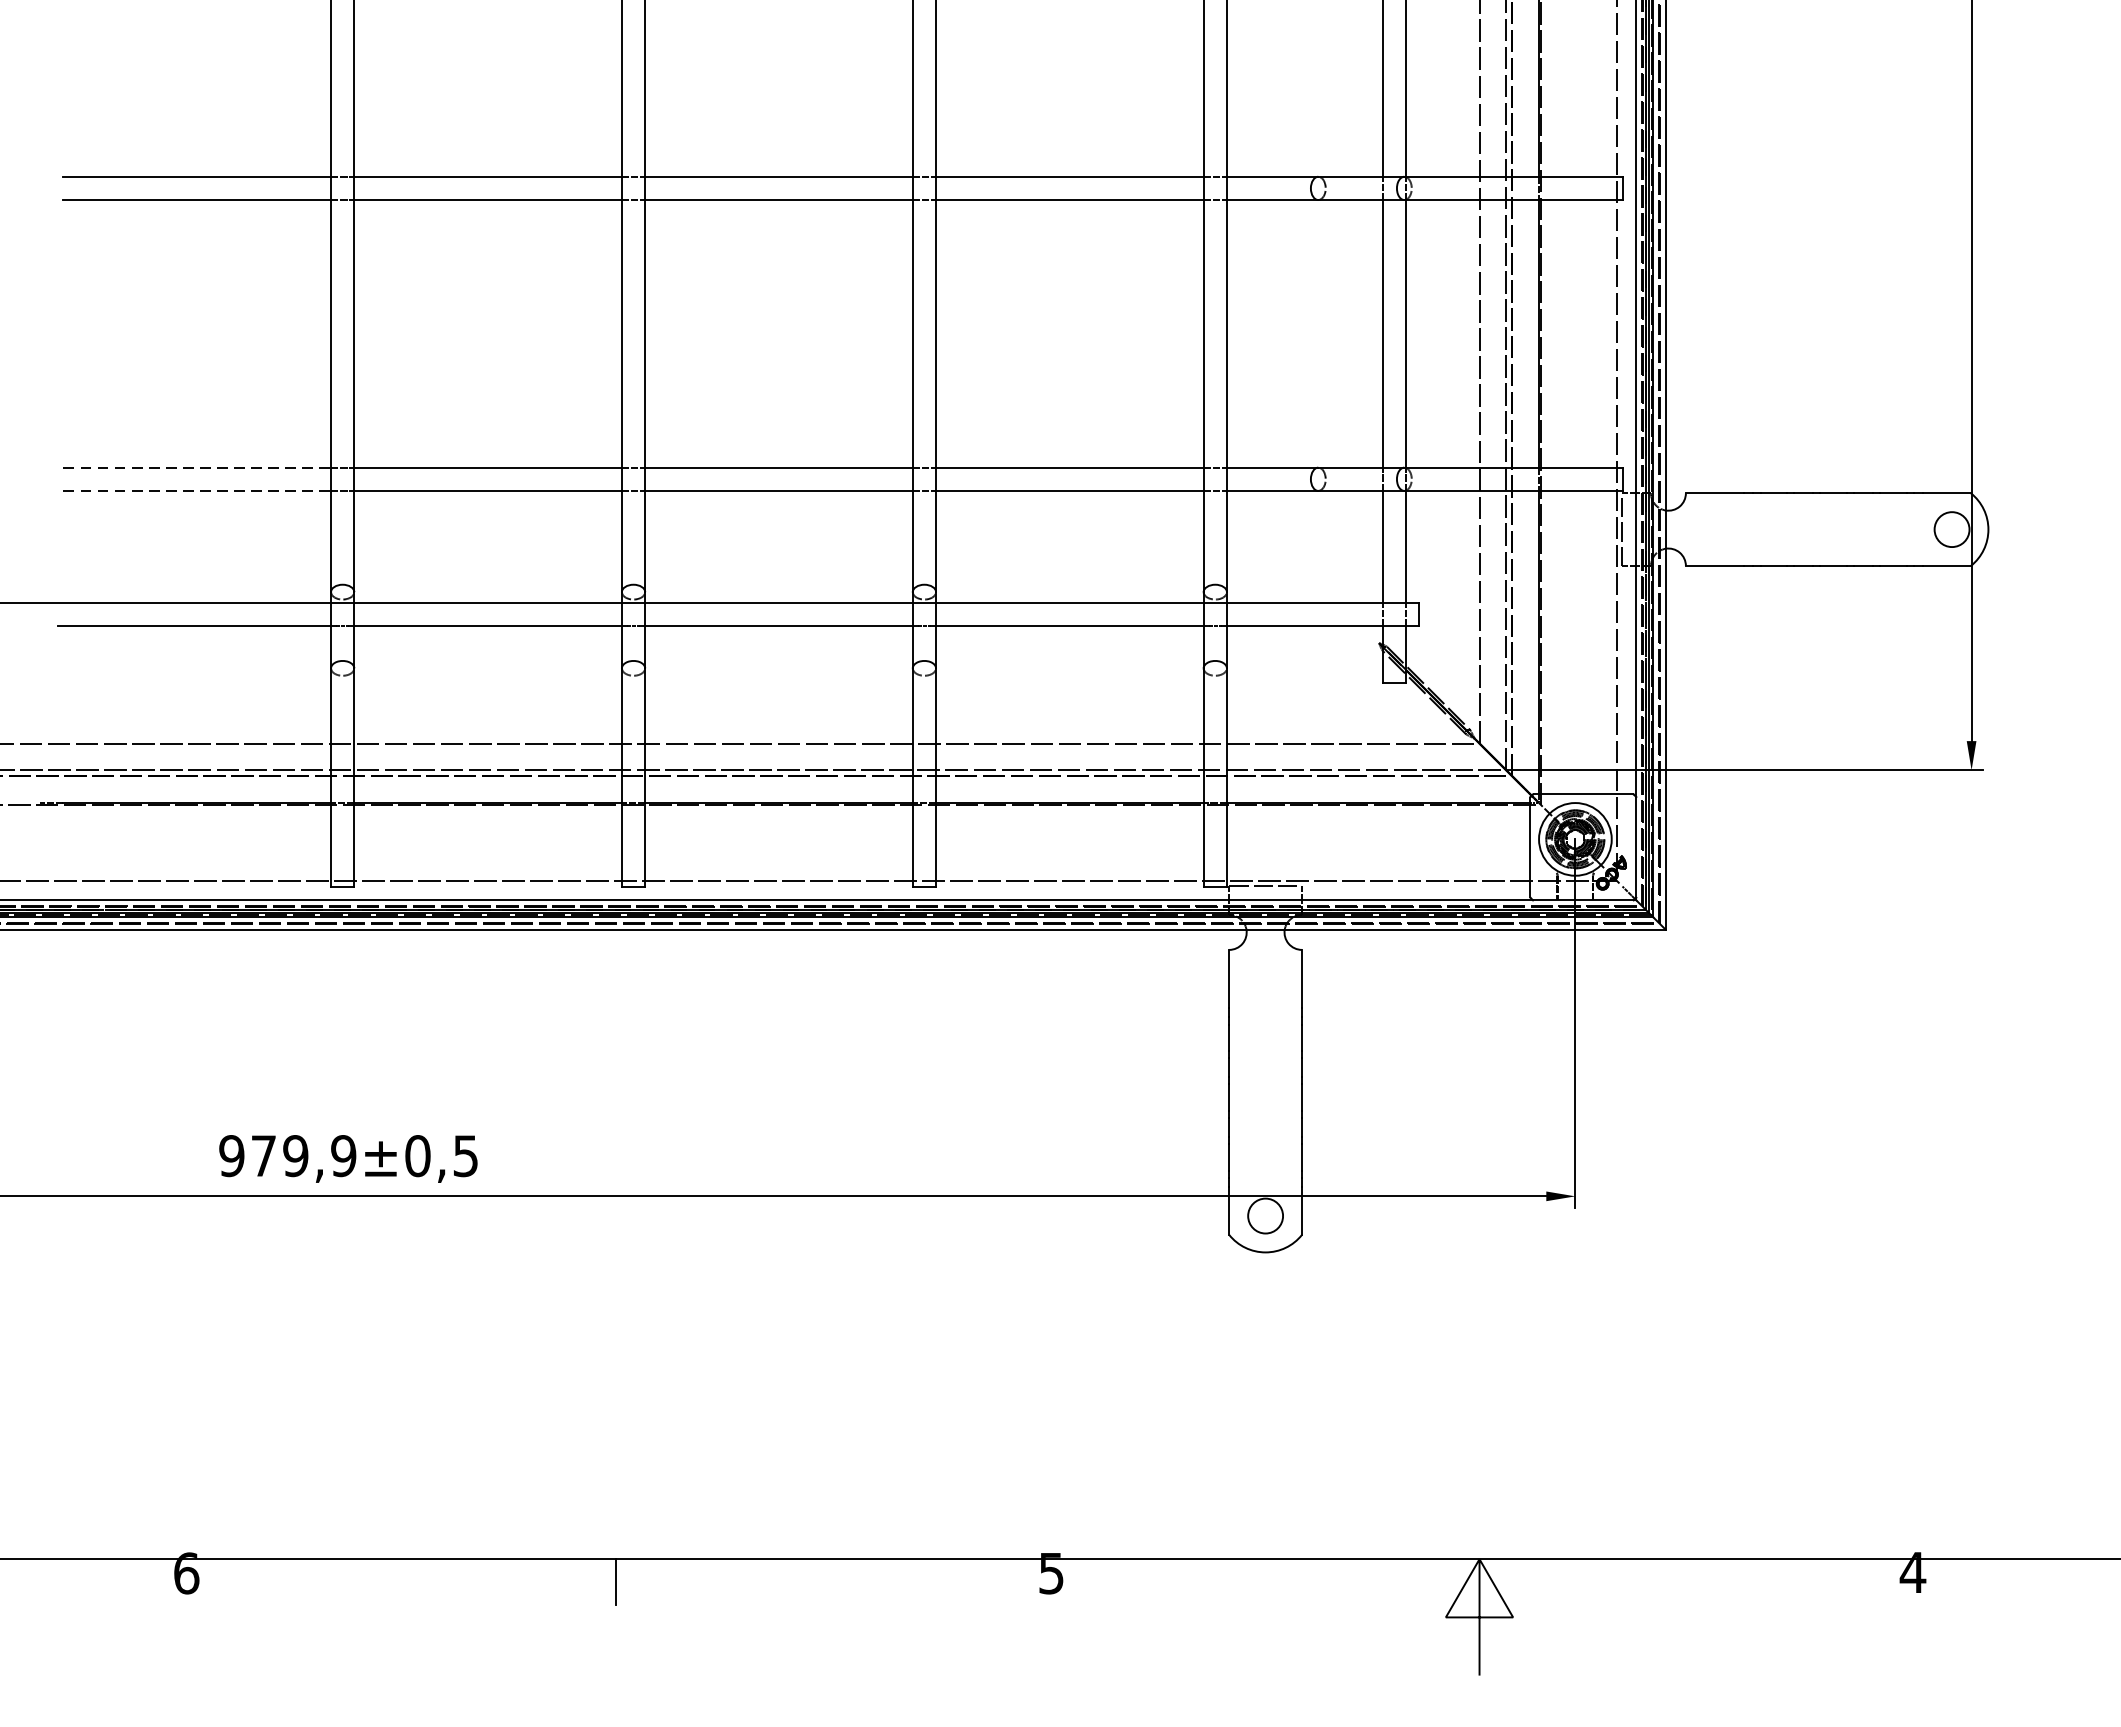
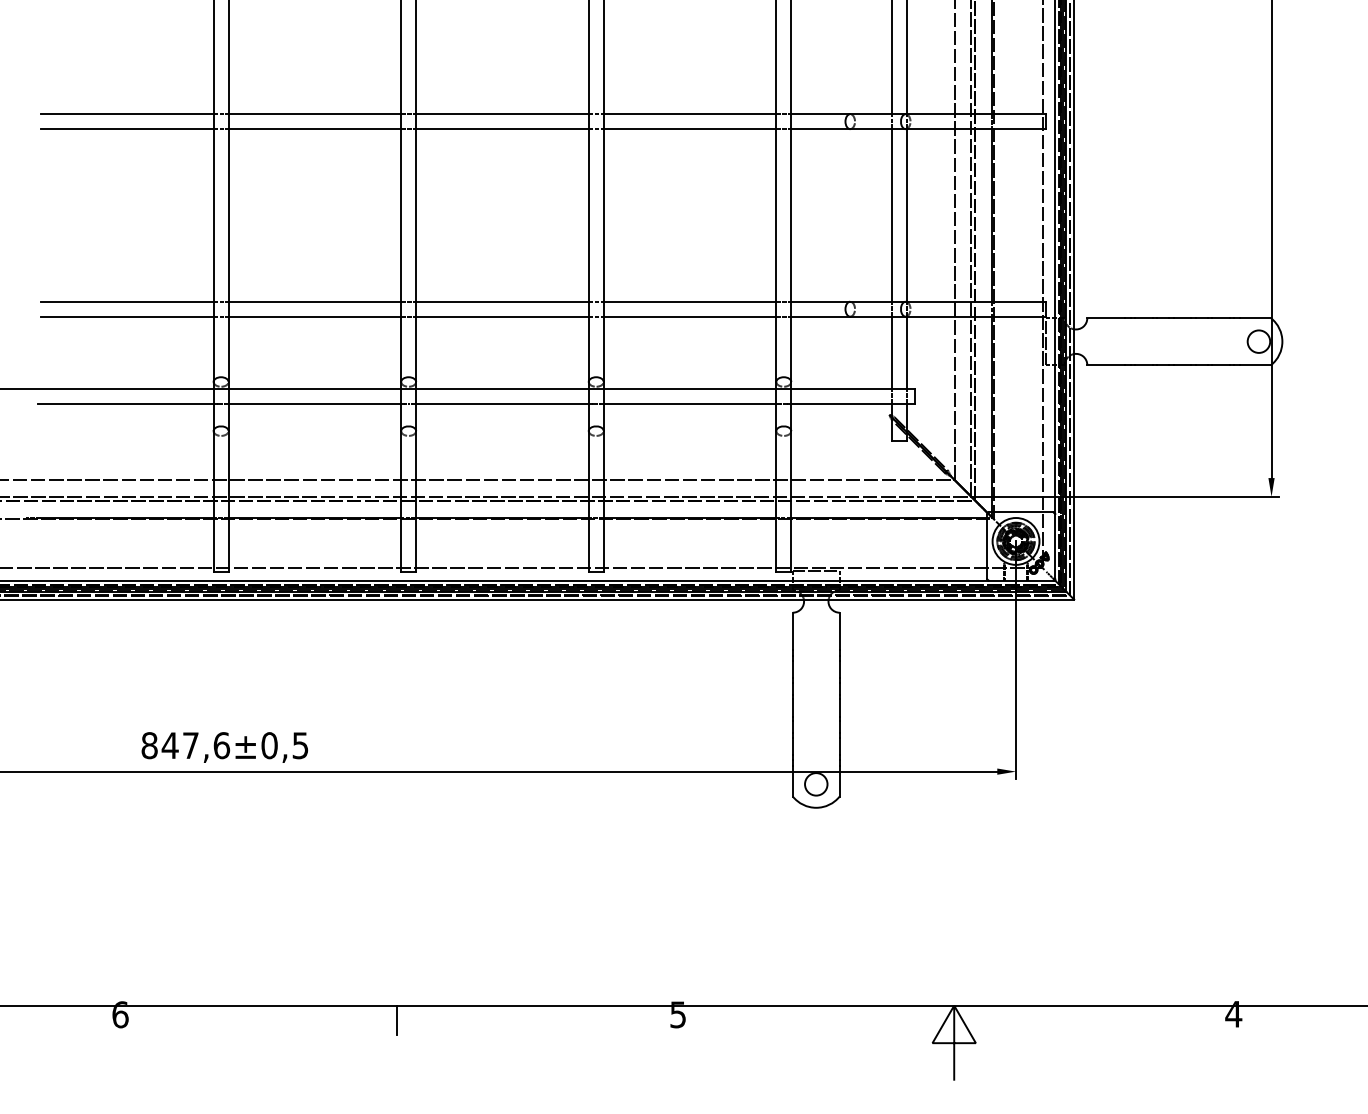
line: (197, 467) -> (127, 301), dashed -> solid
line: (197, 490) -> (127, 316), dashed -> solid
text: (287, 1155) -> (185, 745), 979,9 -> 847,6

